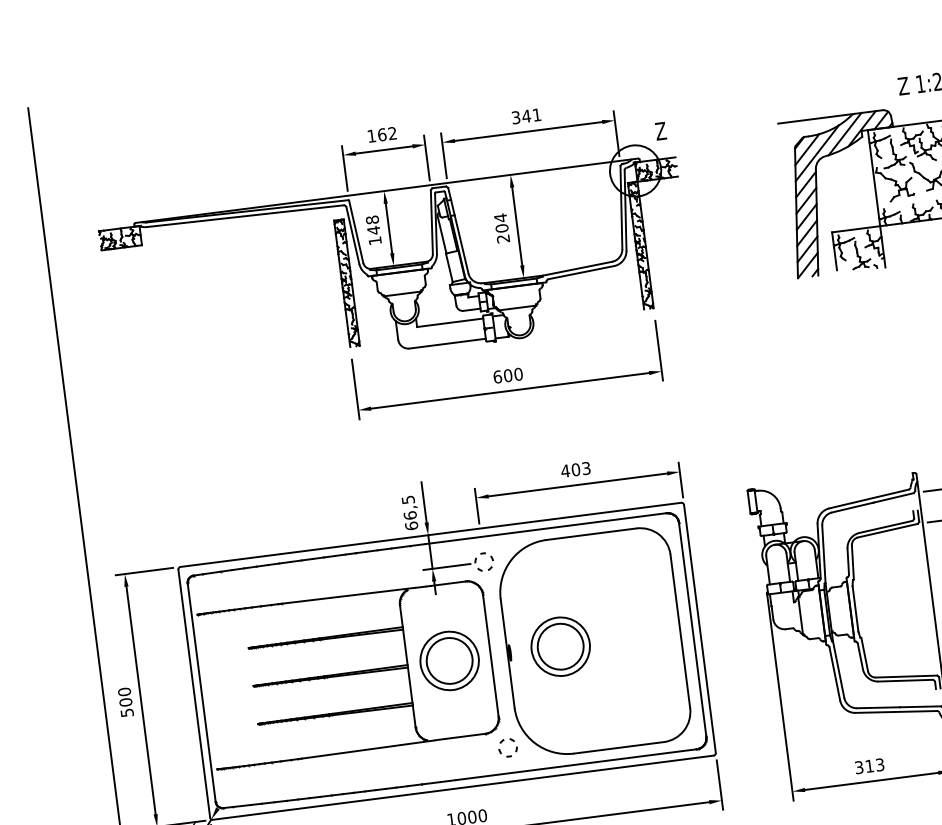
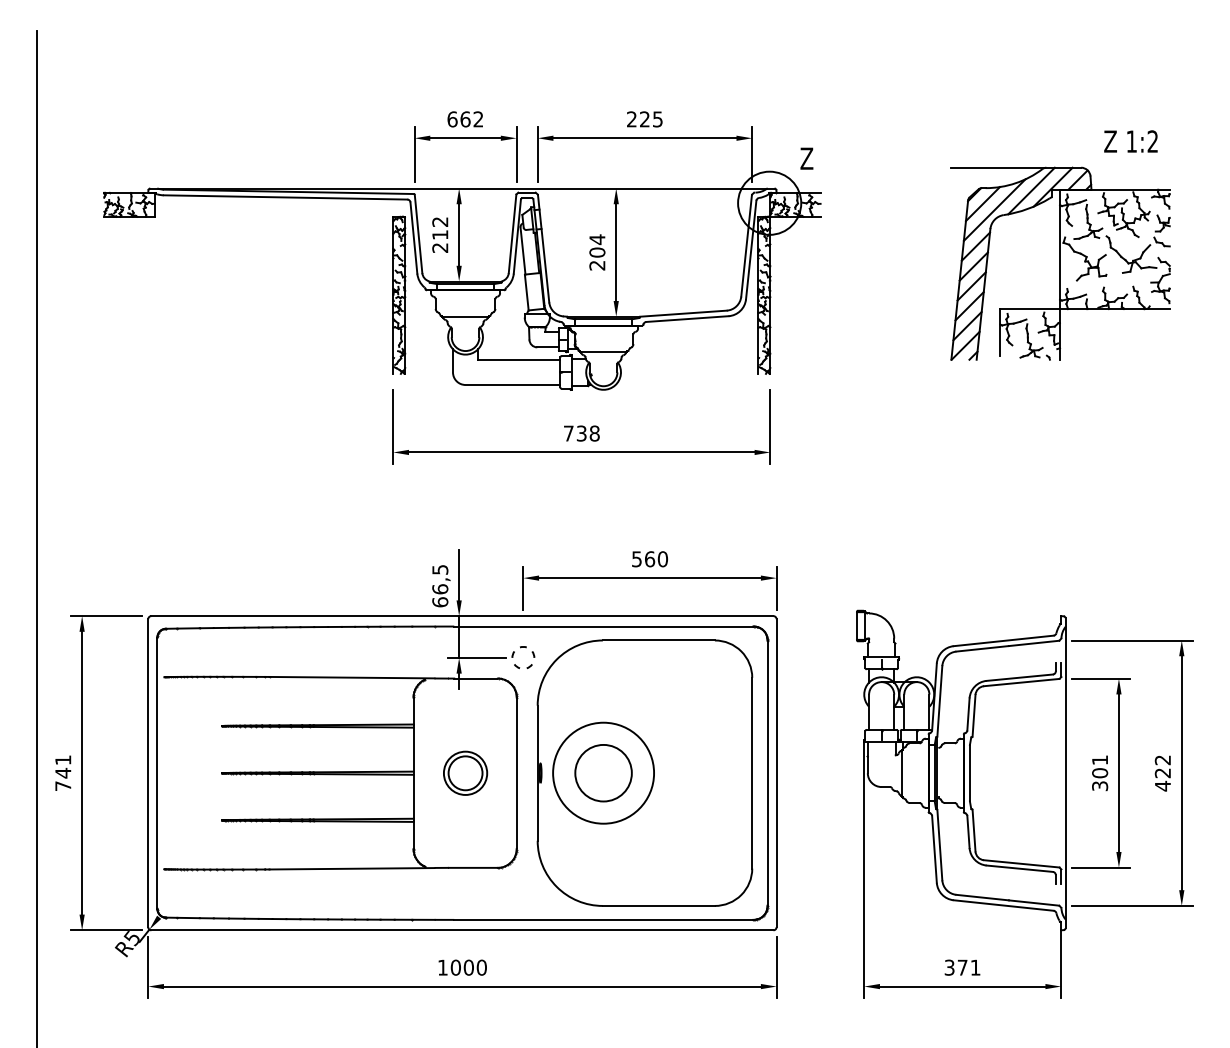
text: (526, 116) -> (644, 119), 341 -> 225
text: (371, 136) -> (452, 119), 162 -> 662
text: (373, 230) -> (440, 234), 148 -> 212
text: (507, 375) -> (581, 433), 600 -> 738
text: (575, 470) -> (649, 559), 403 -> 560
circle: (560, 646) -> (603, 773), size x1.4
part: (449, 661) -> (465, 773), size x0.6
text: (126, 702) -> (63, 773), 500 -> 741
part: (515, 749) -> (532, 891), removed
text: (874, 765) -> (968, 967), 313 -> 371

